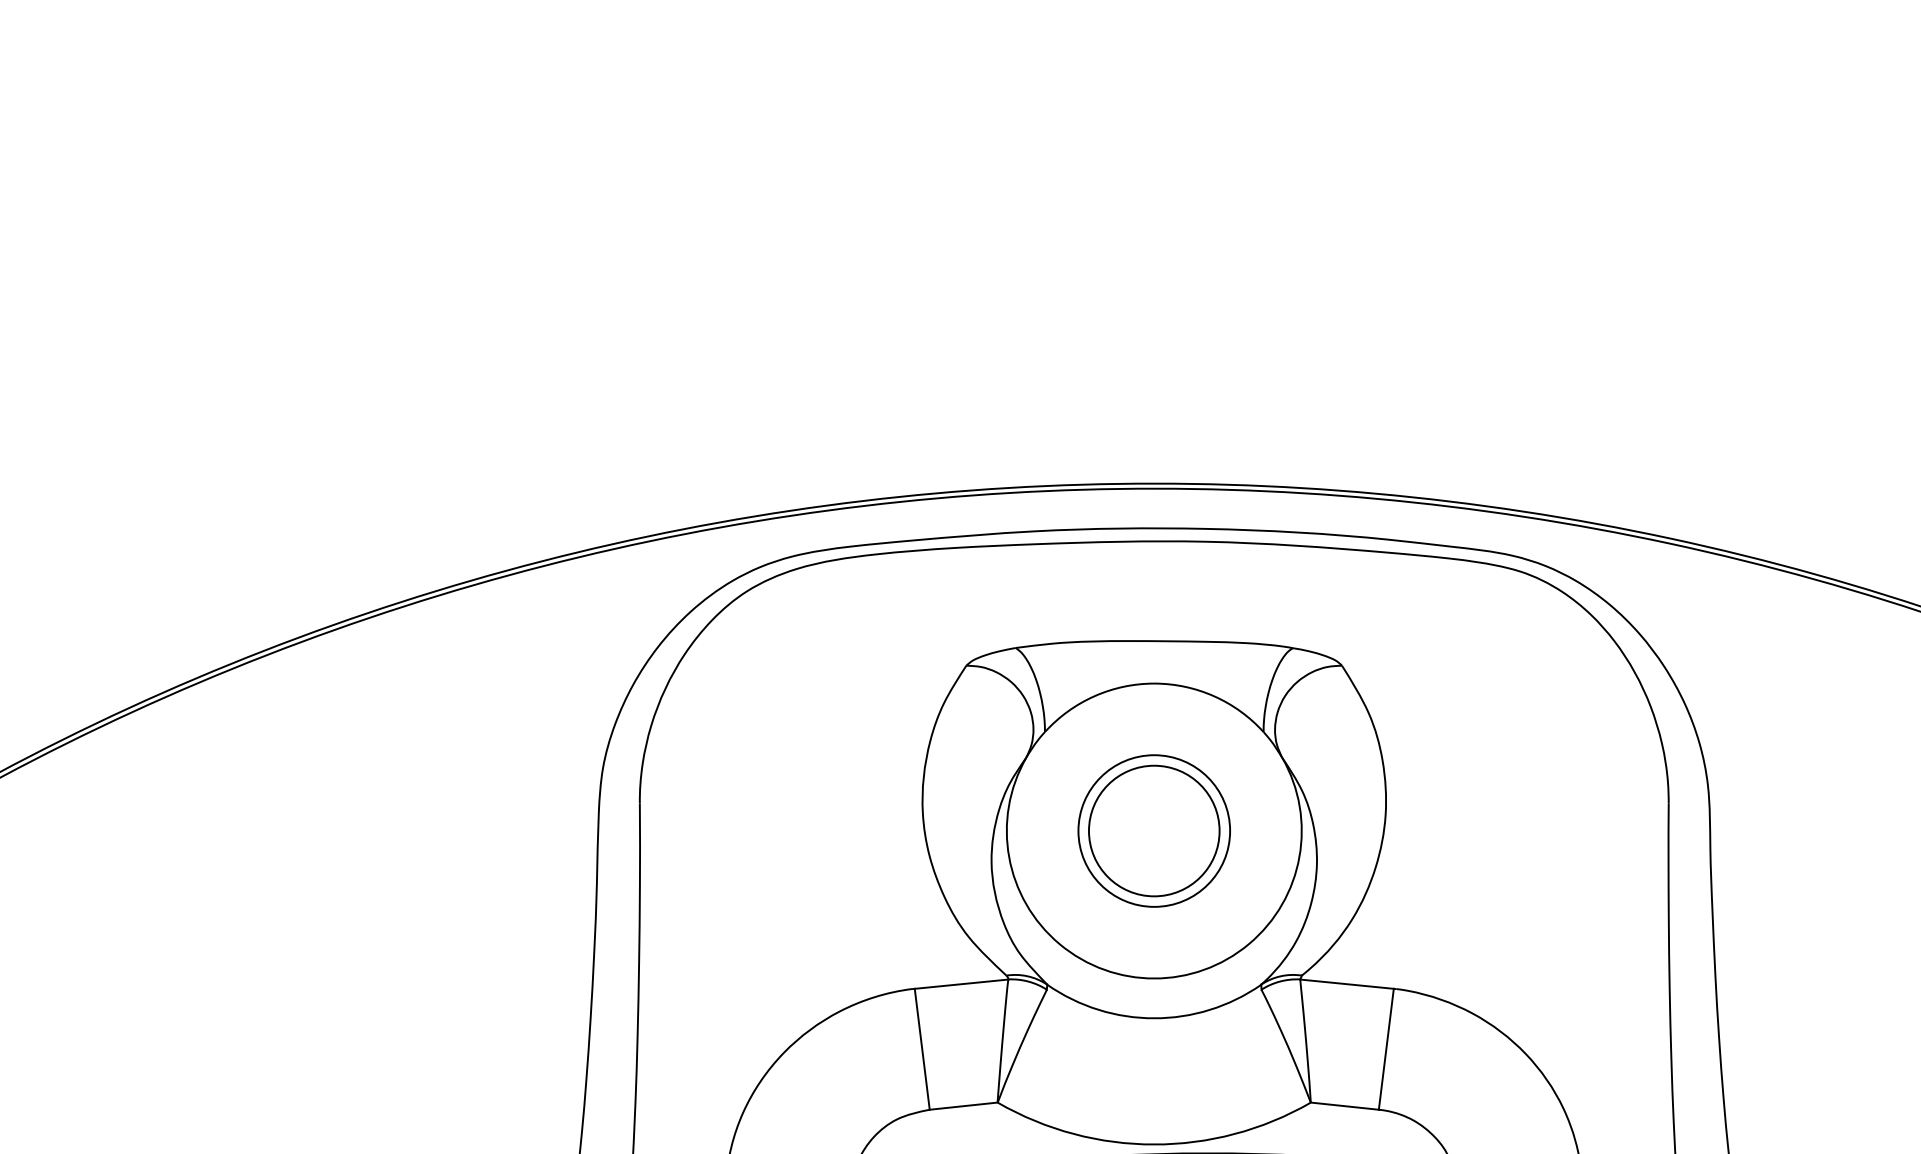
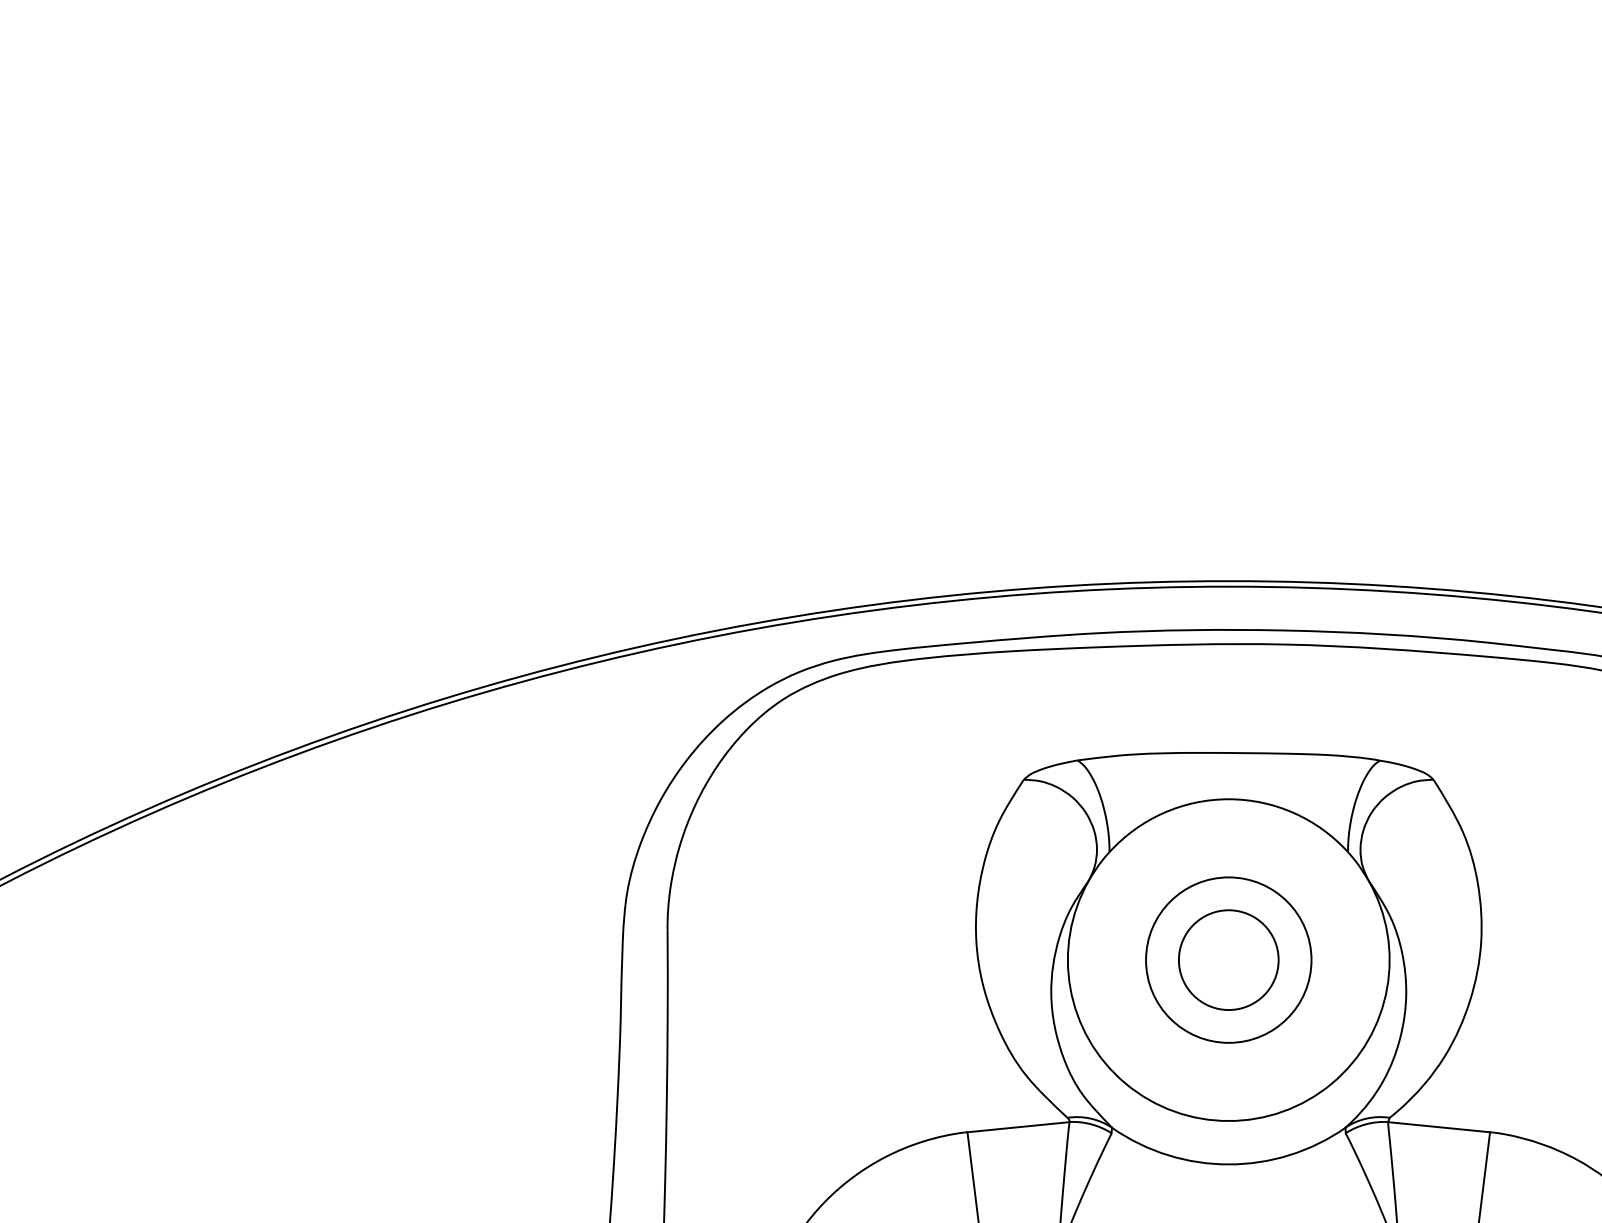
circle: (1153, 830) -> (1227, 959), size x0.7

